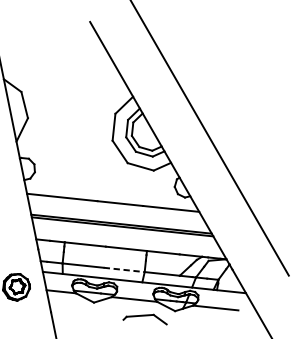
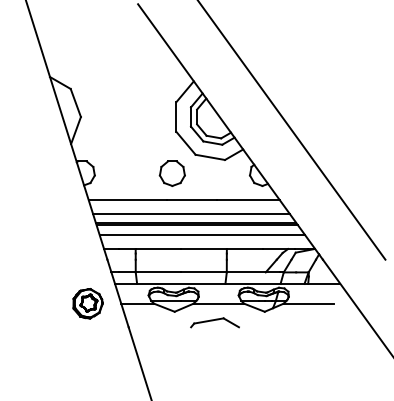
part: (104, 177) -> (171, 173), added
line: (118, 216) -> (191, 214), added
line: (126, 235) -> (202, 234), added
line: (124, 270) -> (204, 272), dashed -> solid
part: (145, 317) -> (214, 322), moved

